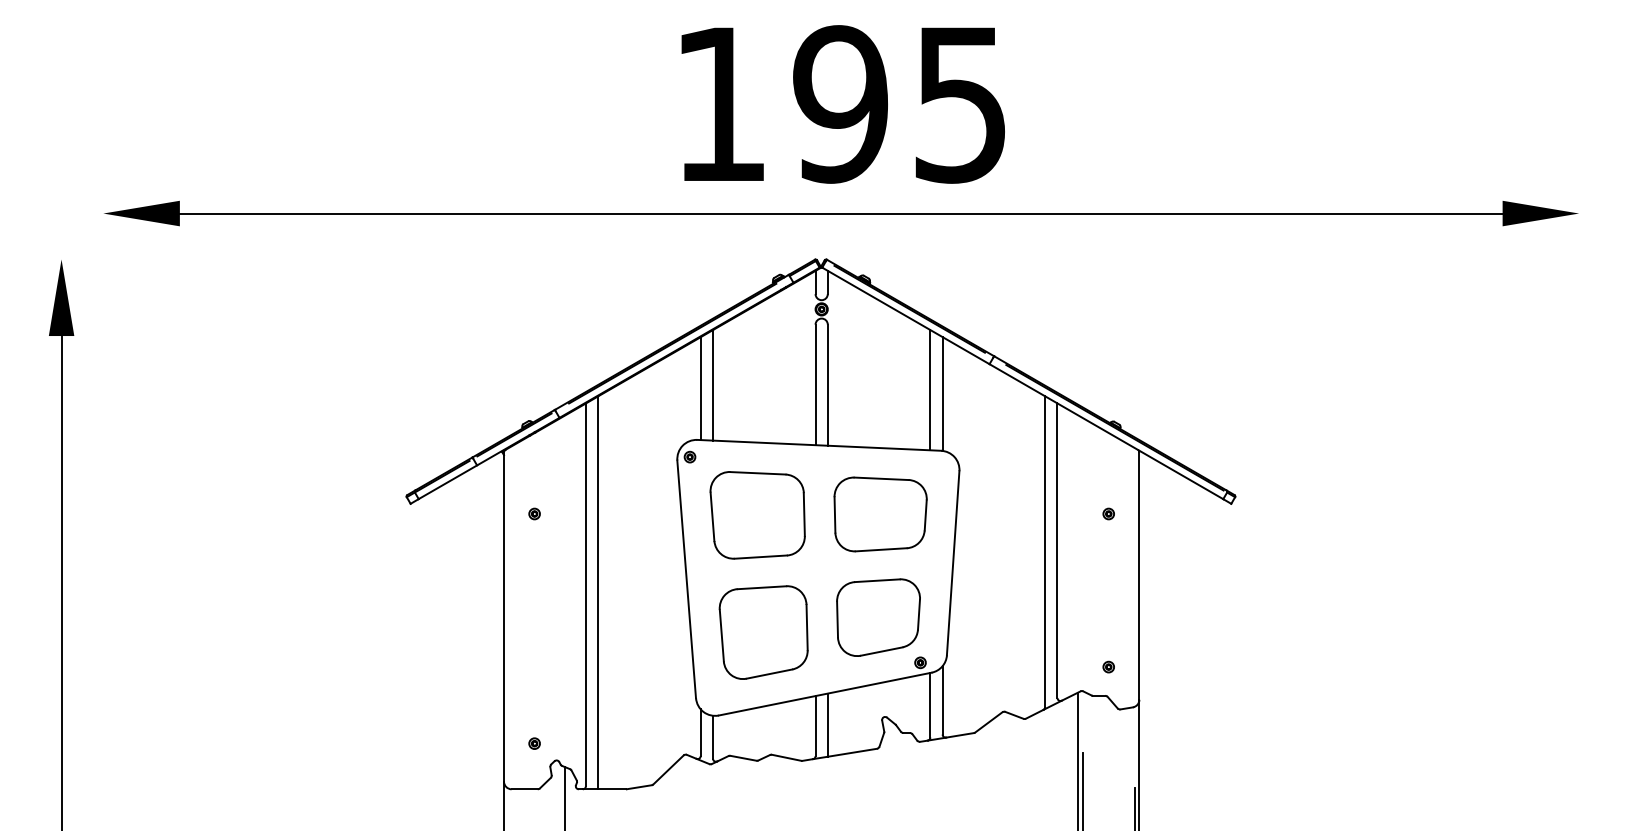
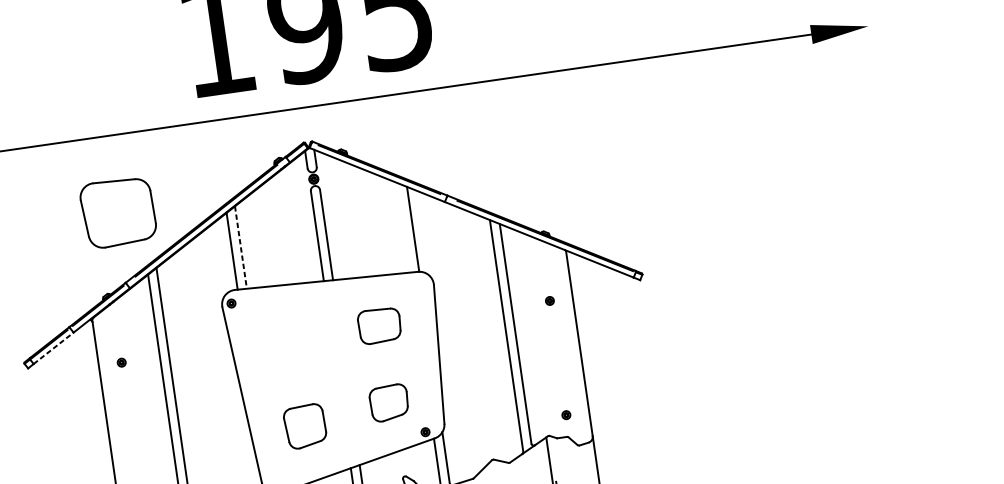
line: (712, 385) -> (240, 247), solid -> dashed
line: (930, 390) -> (403, 228), removed
line: (447, 482) -> (53, 348), solid -> dashed
part: (880, 514) -> (379, 325), size x0.6
part: (757, 515) -> (118, 212), moved
part: (878, 617) -> (389, 402), size x0.6
part: (763, 632) -> (305, 426), size x0.6

